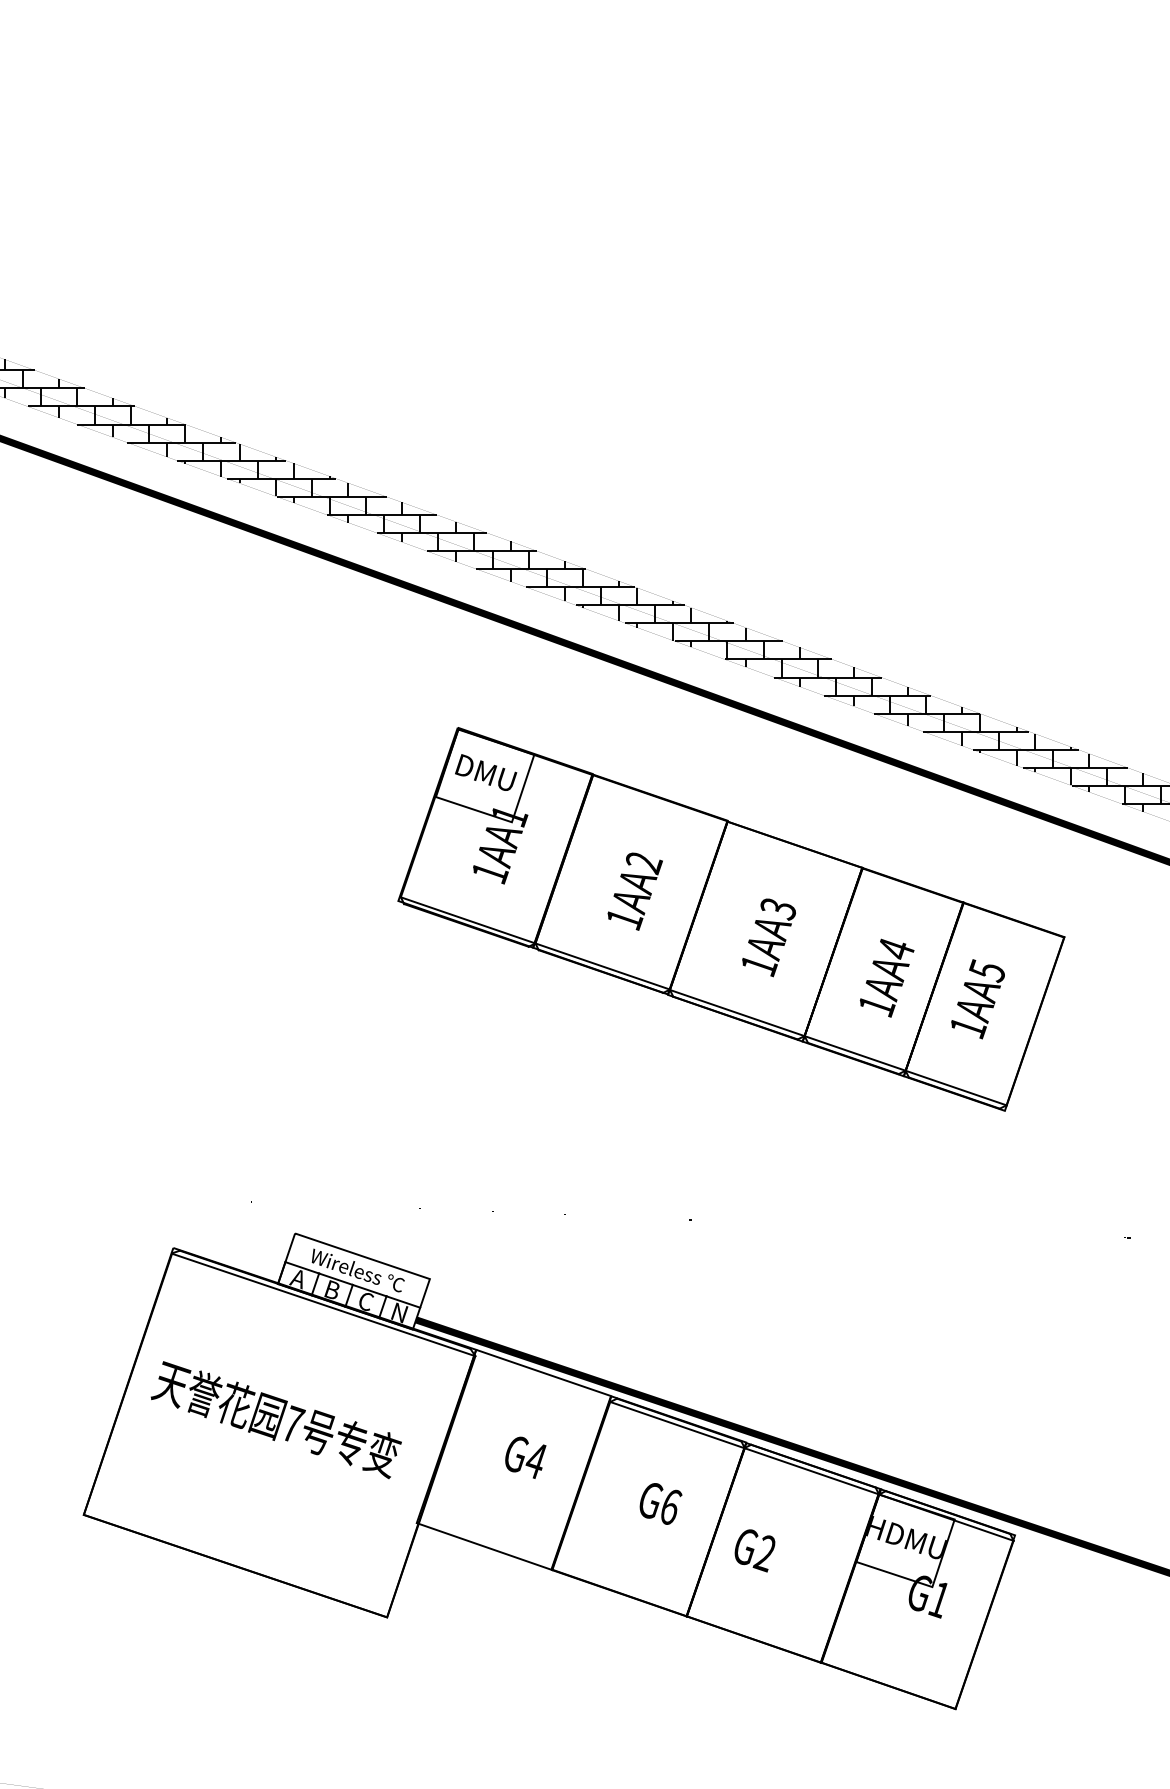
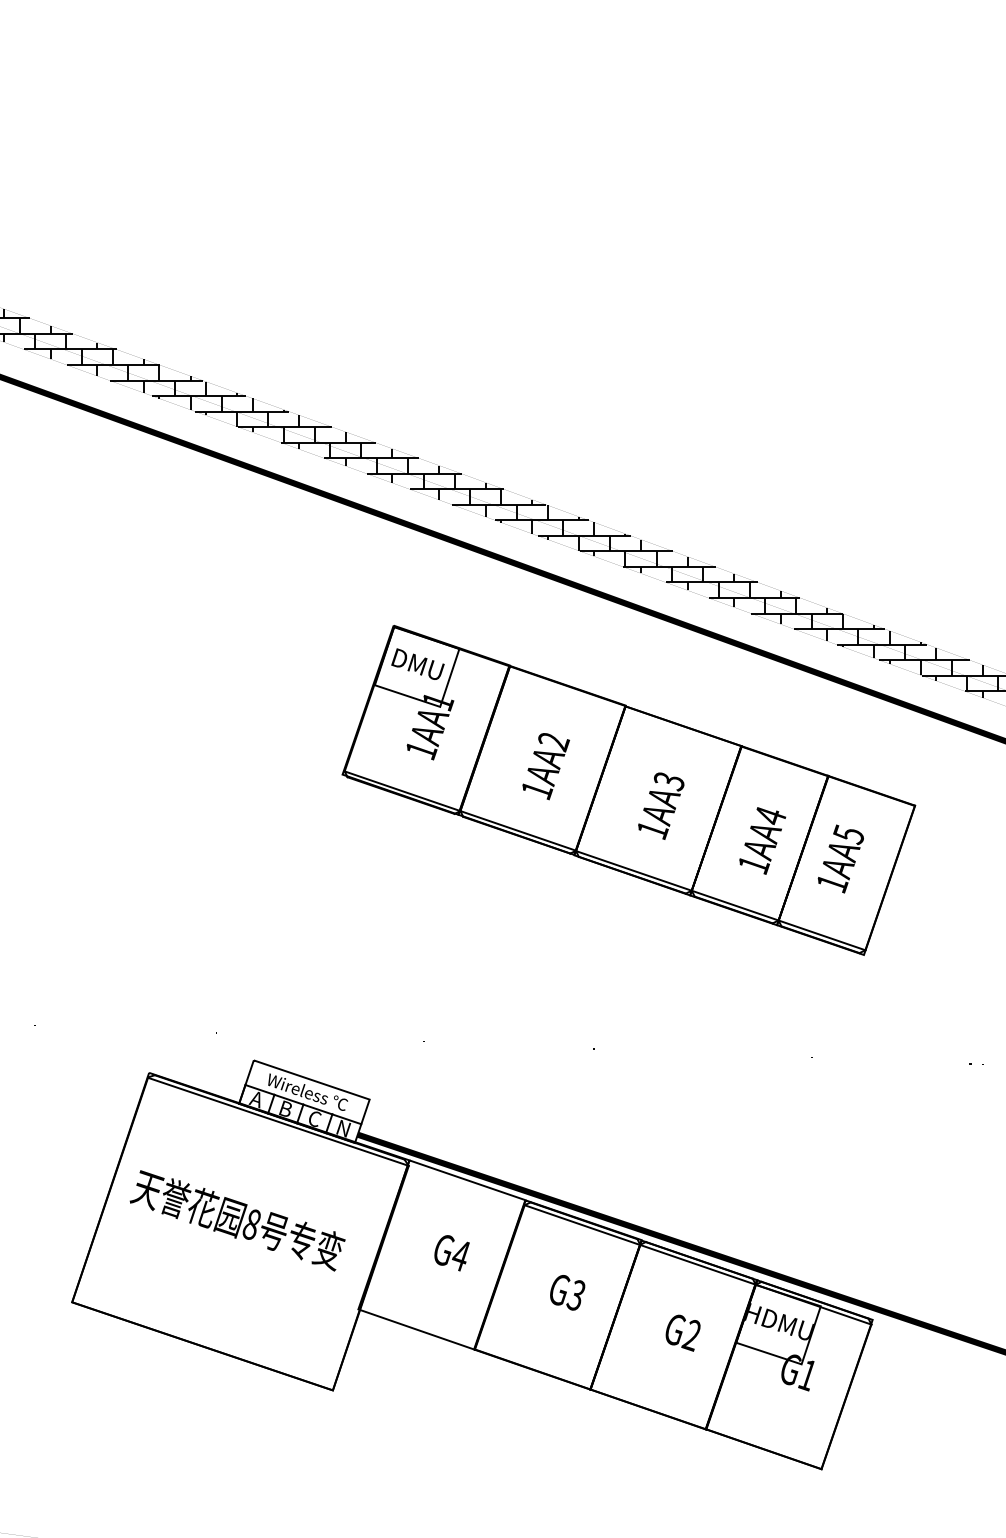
text: (293, 1423) -> (252, 1223), 7 -> 8
text: (670, 1506) -> (576, 1295), G6 -> G3
text: (754, 1550) -> (682, 1332), moved

